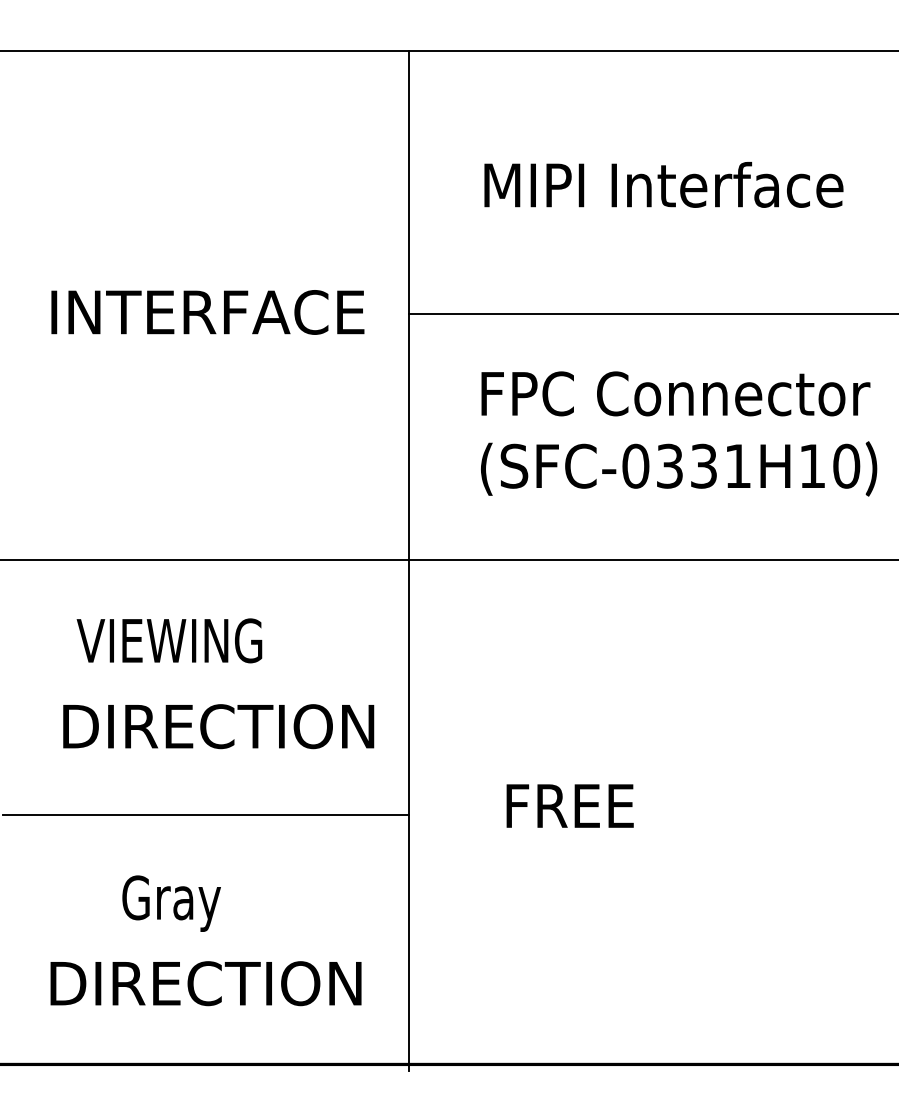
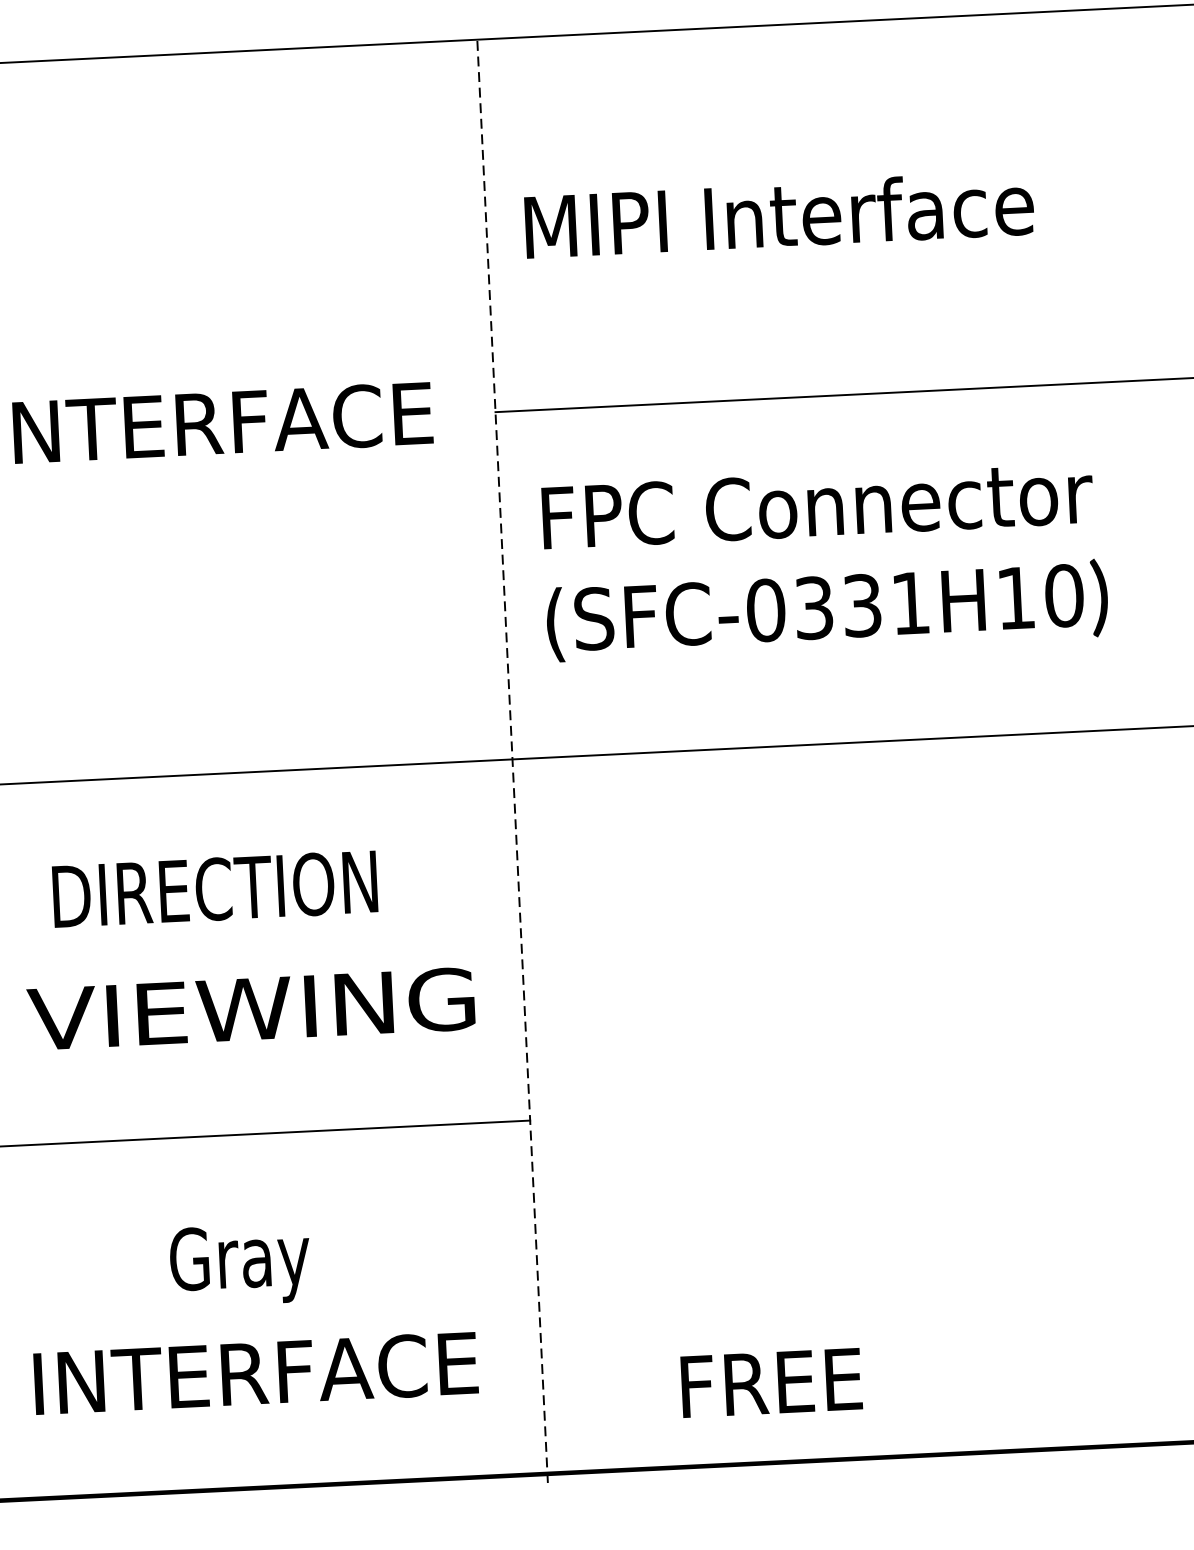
text: (663, 184) -> (778, 214), moved
text: (679, 433) -> (825, 561), moved
line: (408, 560) -> (511, 760), solid -> dashed
text: (192, 640) -> (211, 888), VIEWING -> DIRECTION
text: (216, 726) -> (251, 1008), DIRECTION -> VIEWING
text: (569, 805) -> (770, 1382), moved
text: (171, 903) -> (240, 1264), moved
text: (209, 983) -> (259, 1373), DIRECTION -> INTERFACE

